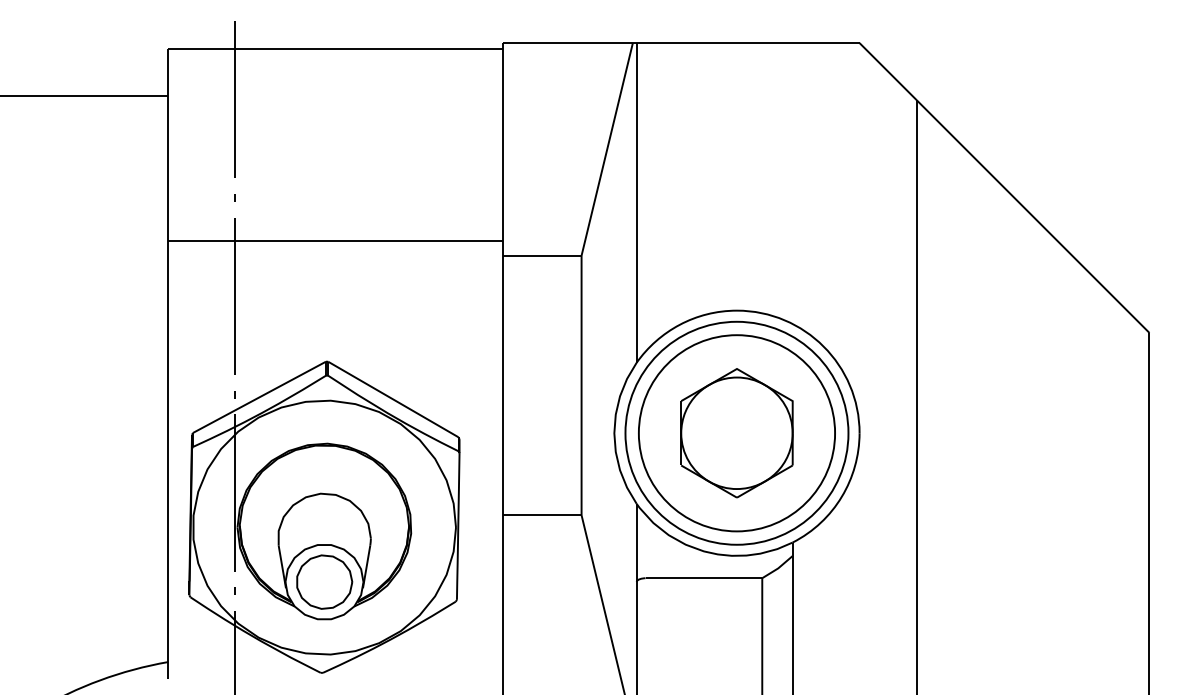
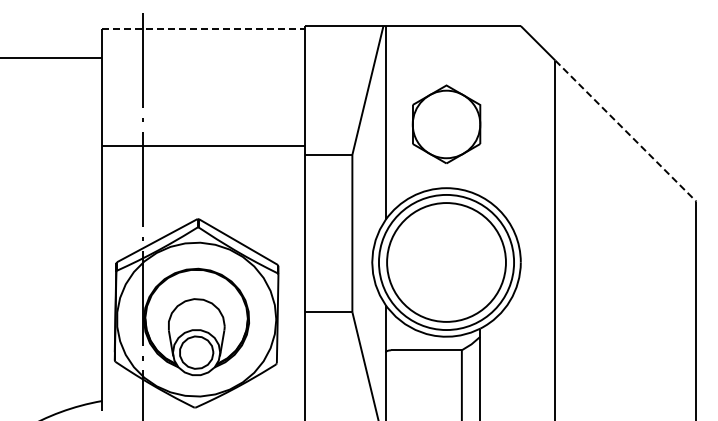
line: (335, 48) -> (203, 29), solid -> dashed
line: (1032, 217) -> (625, 131), solid -> dashed
part: (736, 431) -> (446, 123), moved

